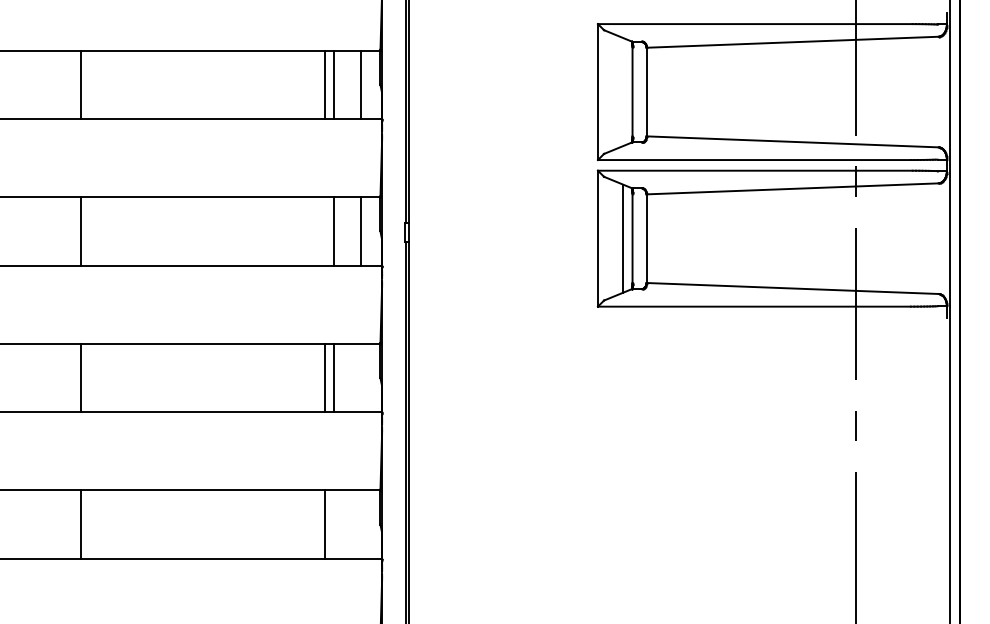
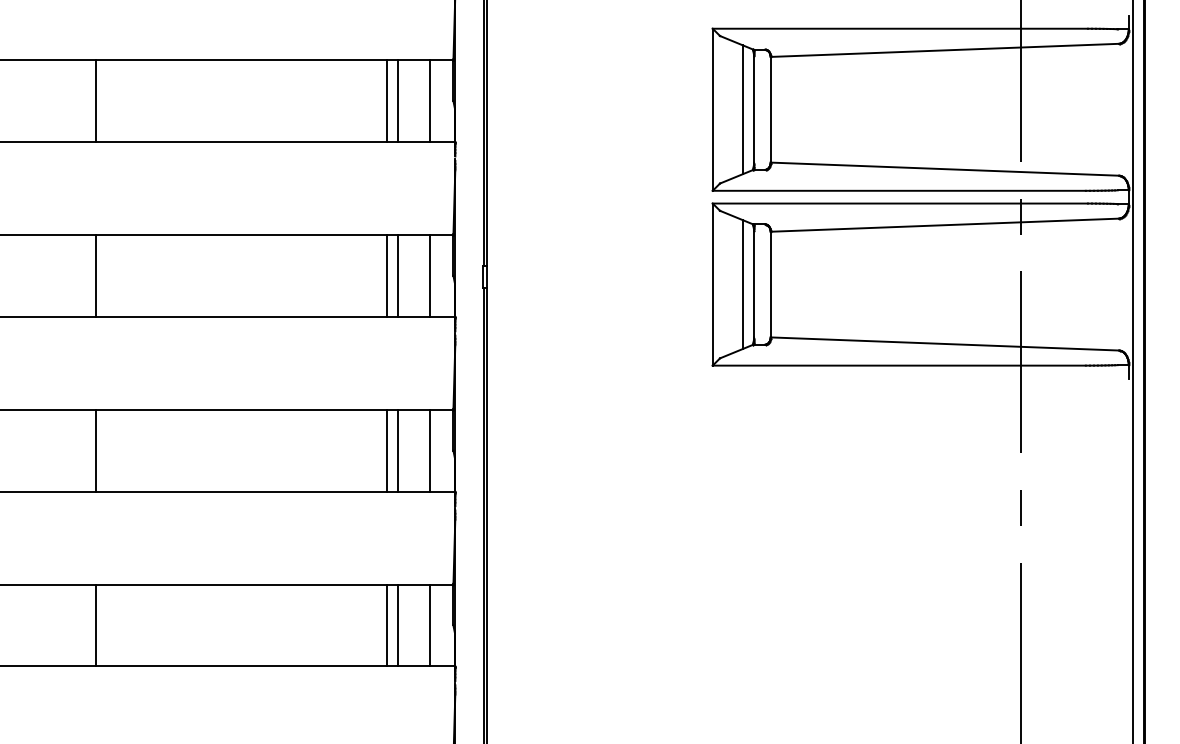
line: (623, 92) -> (743, 110), added
line: (324, 231) -> (386, 276), added
line: (360, 377) -> (429, 450), added
line: (334, 524) -> (398, 625), added
line: (360, 524) -> (429, 625), added

